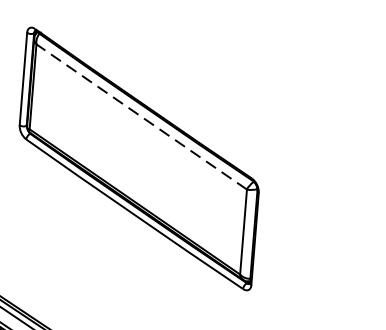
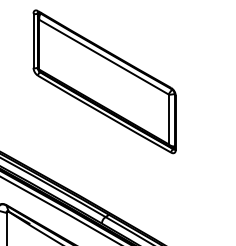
line: (142, 117) -> (104, 57), dashed -> solid

